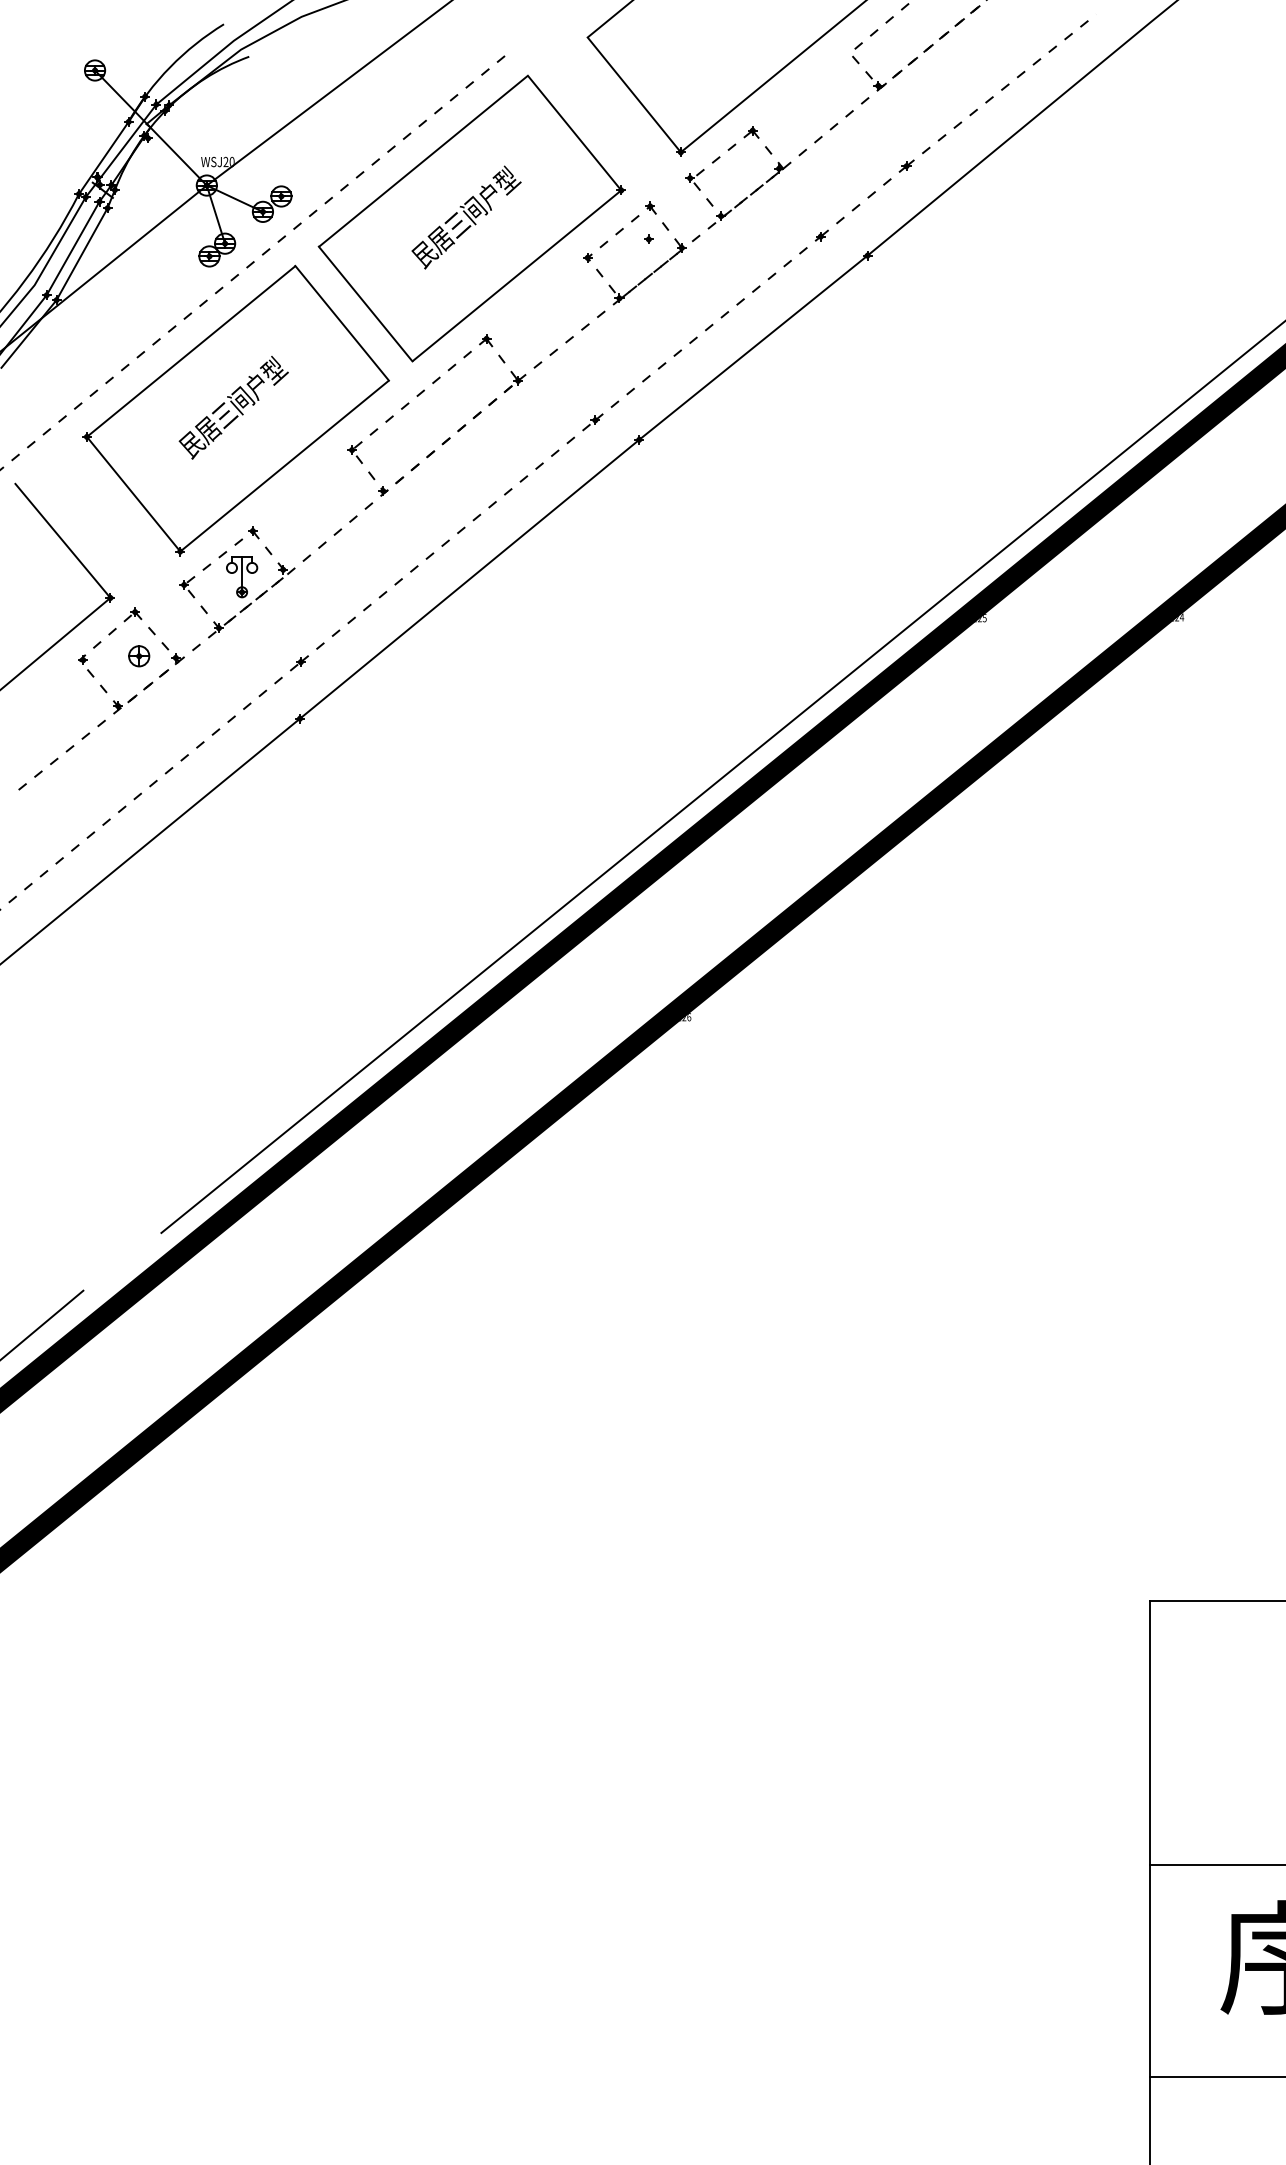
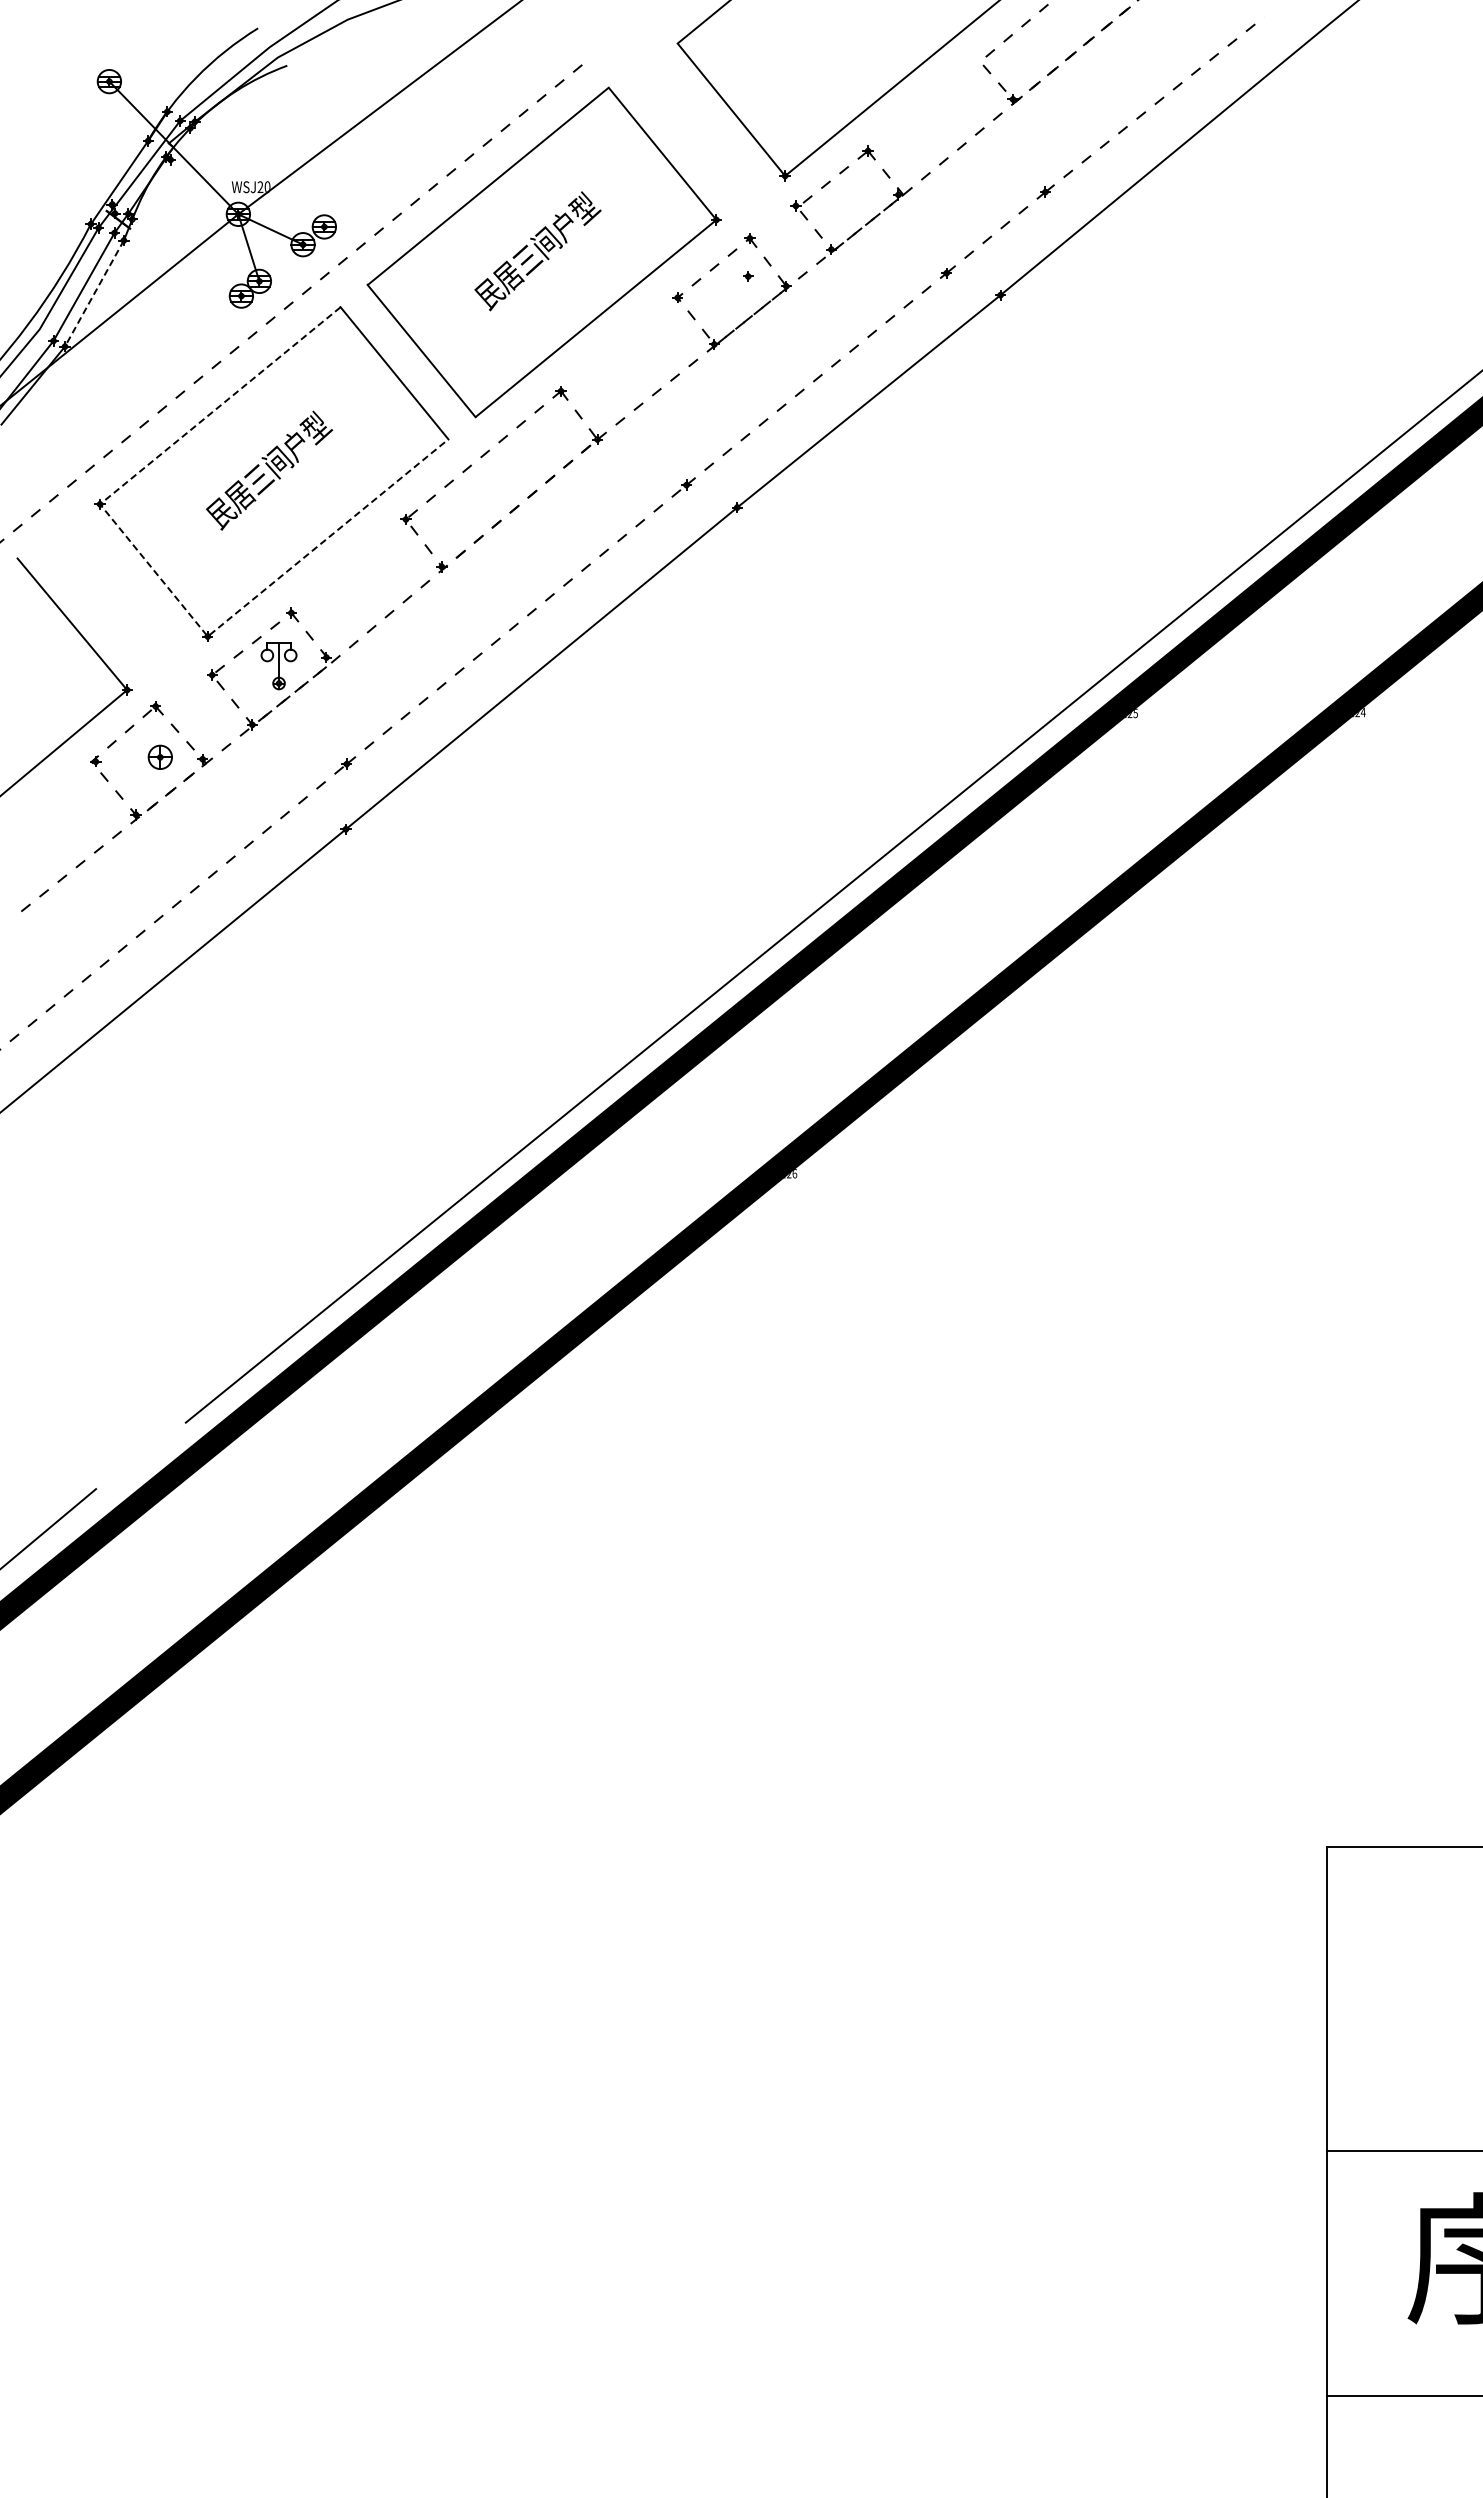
line: (82, 254) -> (94, 293), solid -> dashed
line: (134, 494) -> (154, 570), solid -> dashed

